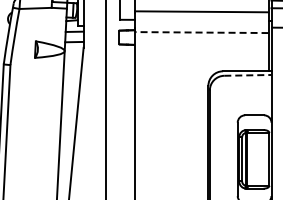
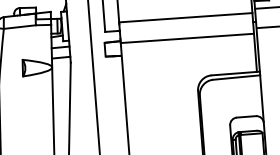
line: (201, 32) -> (187, 38), dashed -> solid
line: (247, 75) -> (236, 77), dashed -> solid

